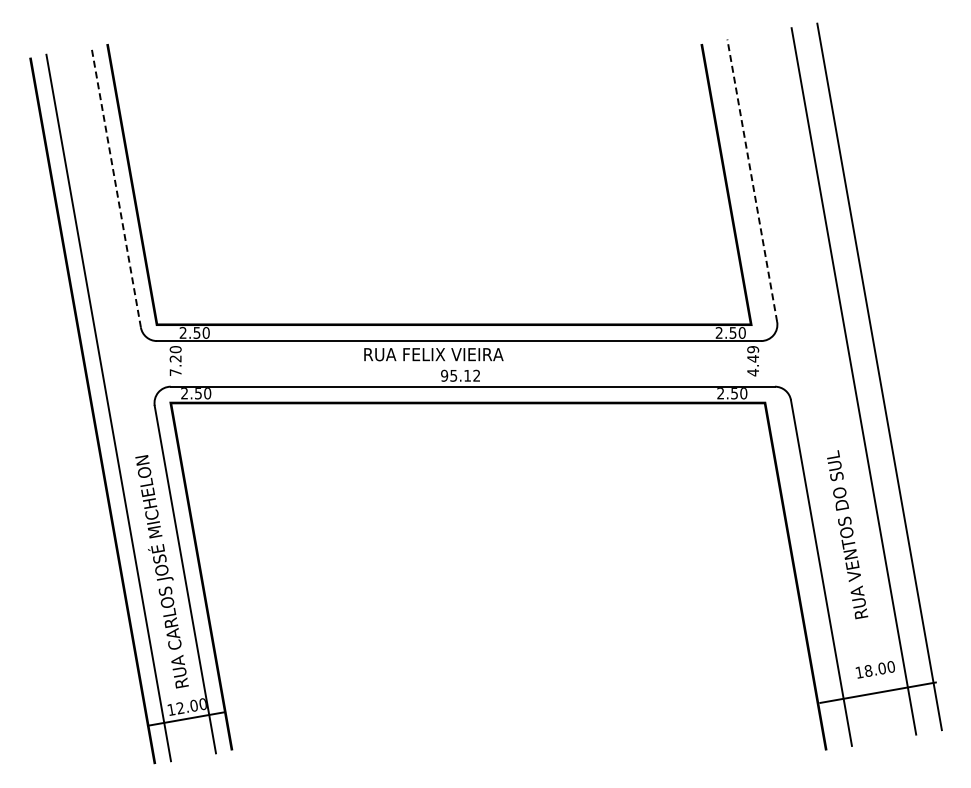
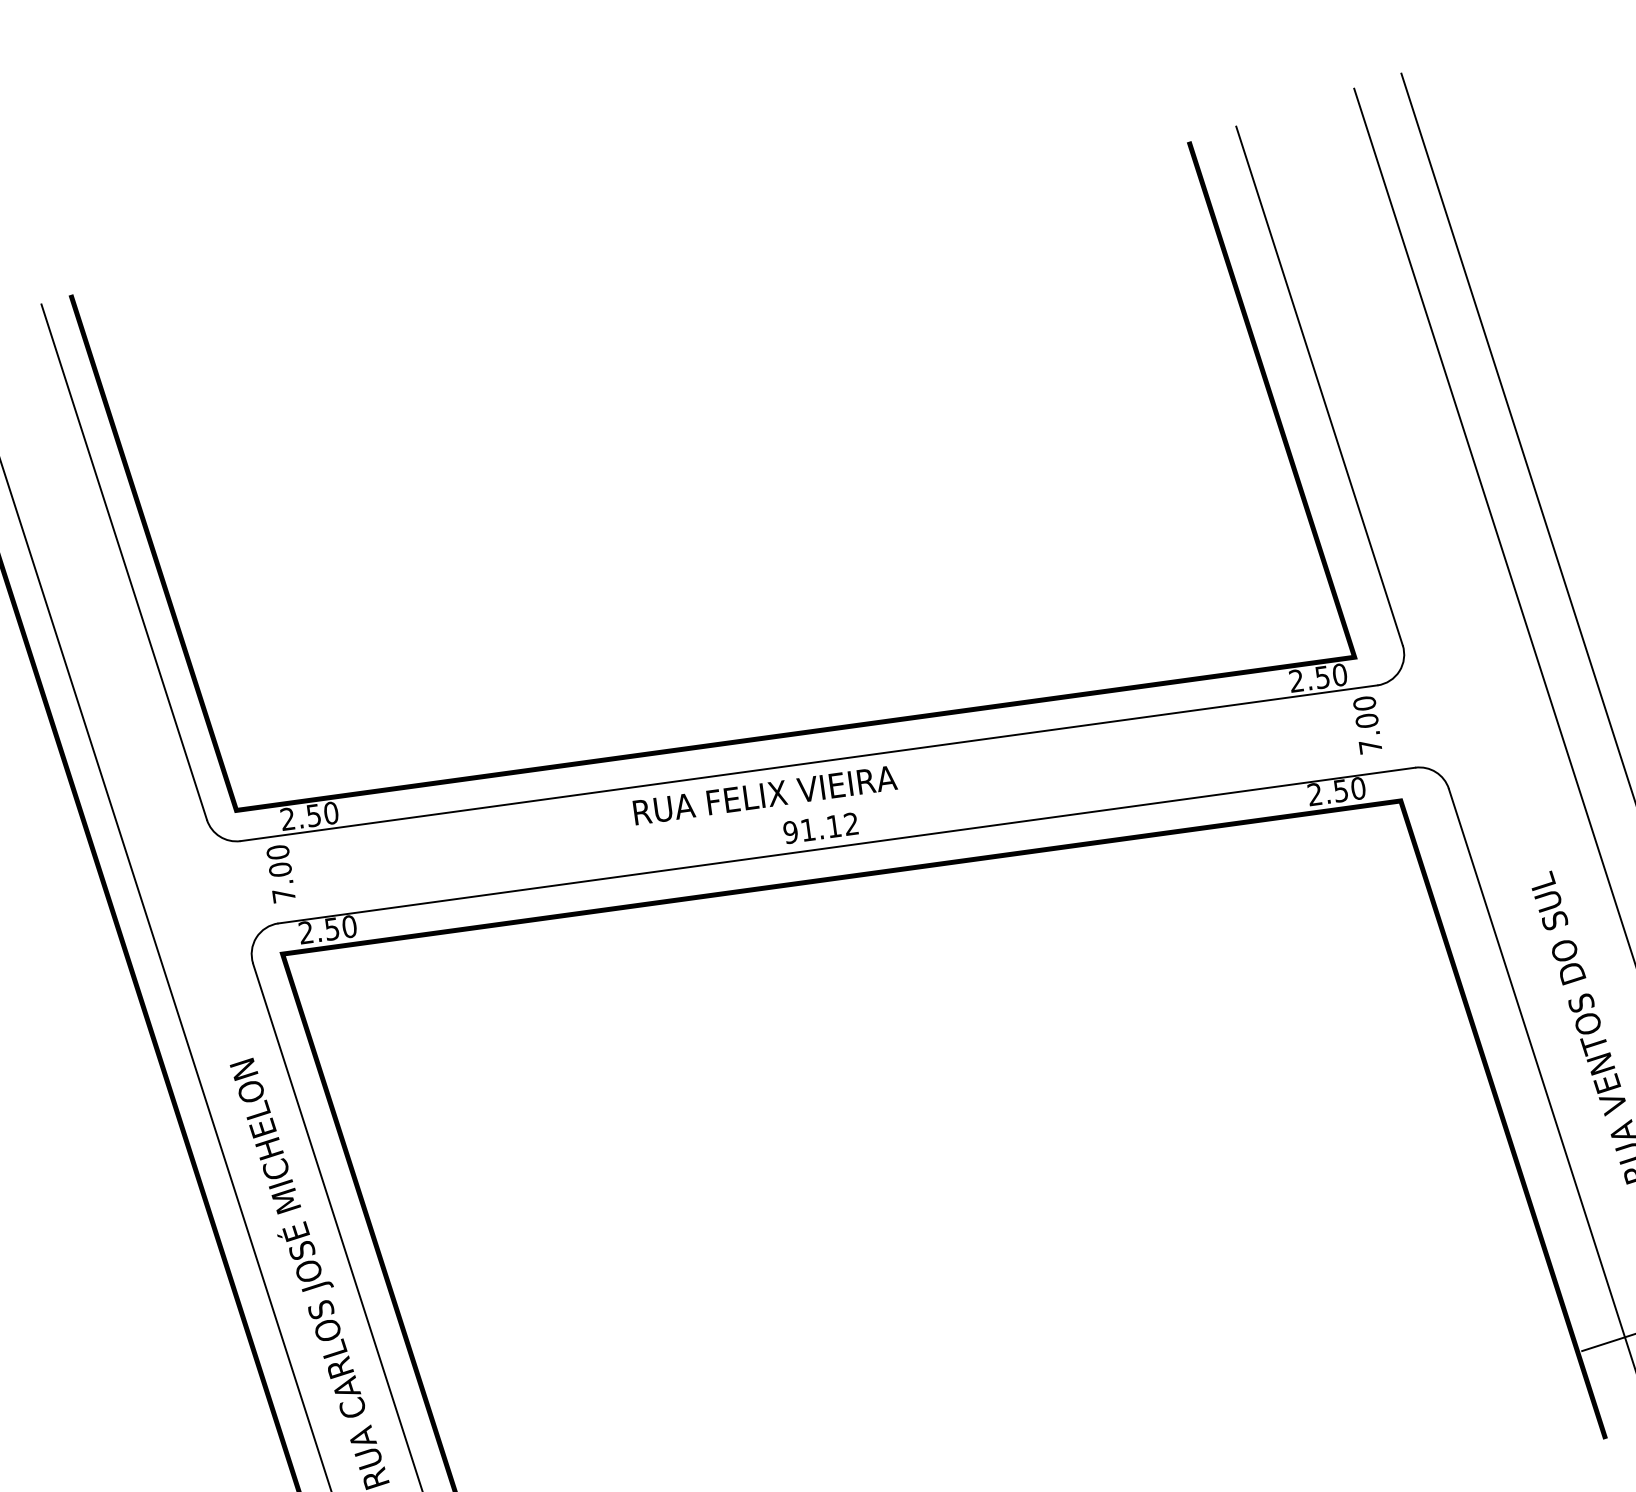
line: (752, 180) -> (1319, 385), dashed -> solid
line: (116, 187) -> (124, 562), dashed -> solid
text: (175, 358) -> (279, 869), 7.20 -> 7.00
text: (753, 361) -> (1368, 725), 4.49 -> 7.00
text: (453, 375) -> (807, 829), 95.12 -> 91.12

